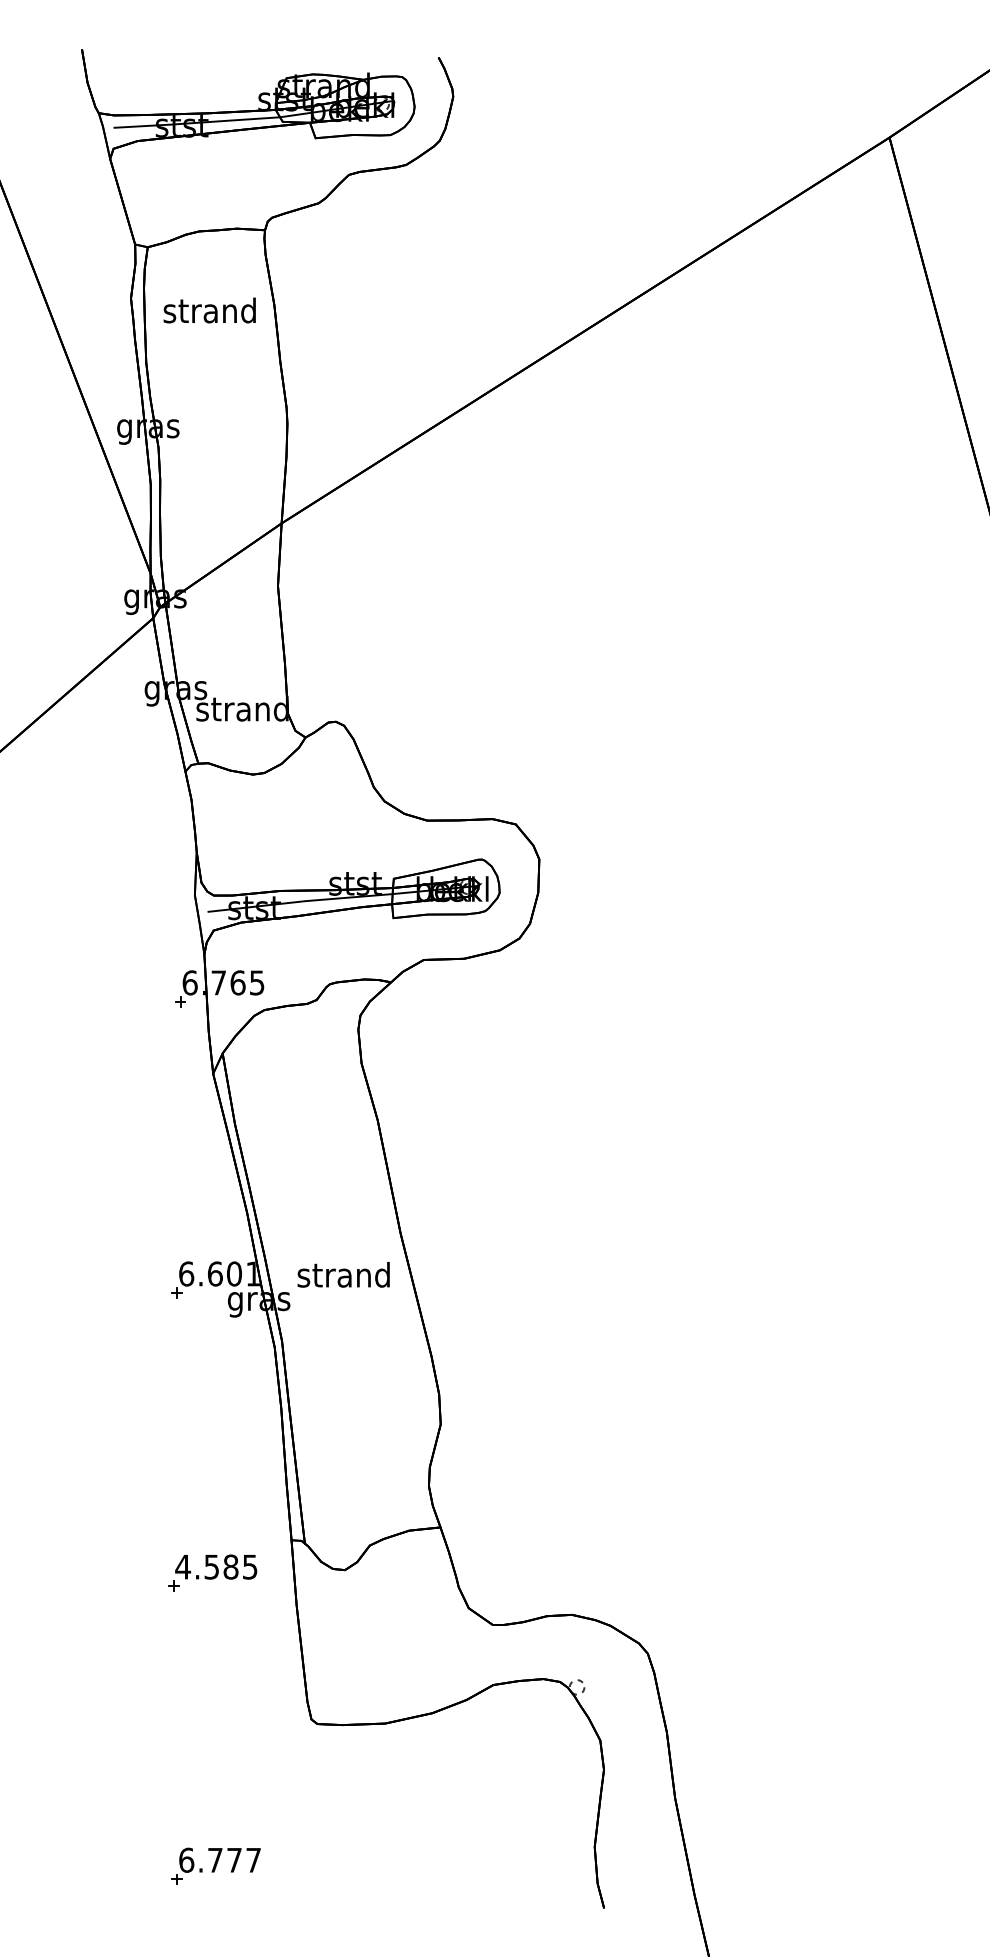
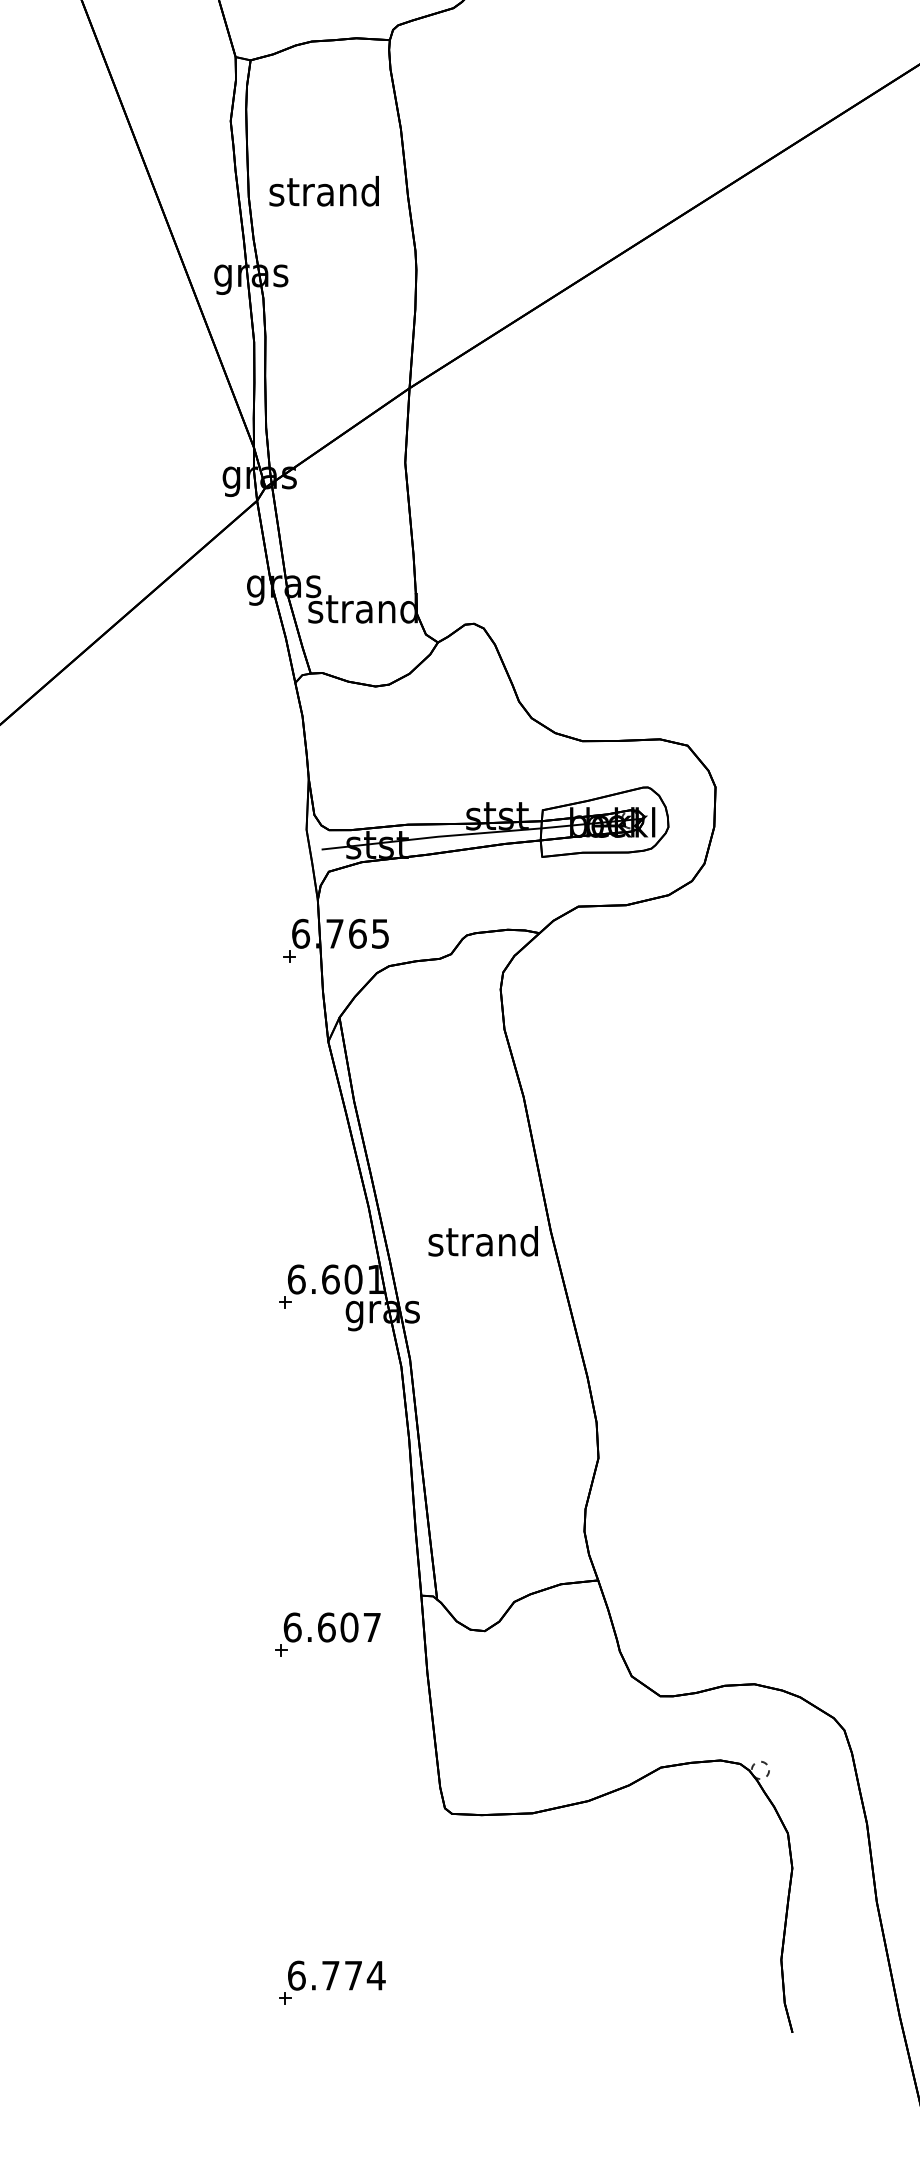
text: (209, 310) -> (323, 191), moved
text: (343, 1274) -> (483, 1240), moved
text: (216, 1566) -> (332, 1626), 4.585 -> 6.607
text: (253, 1860) -> (376, 1975), 6.777 -> 6.774

